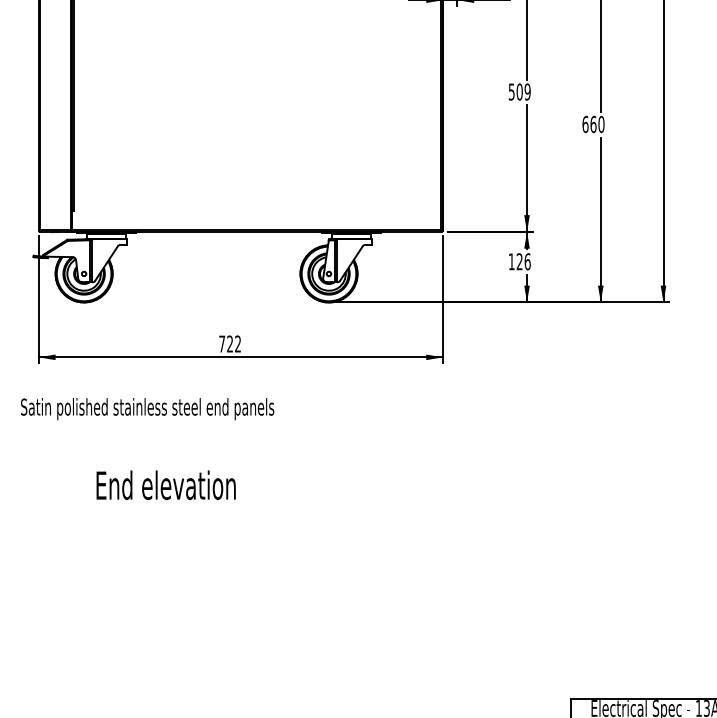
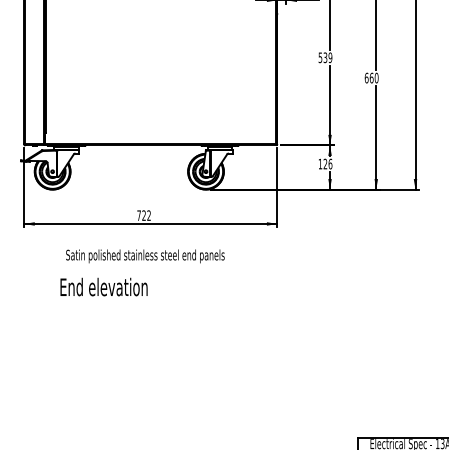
text: (519, 91) -> (325, 57), 509 -> 539
text: (147, 409) -> (145, 256), moved
text: (165, 484) -> (103, 286), moved

